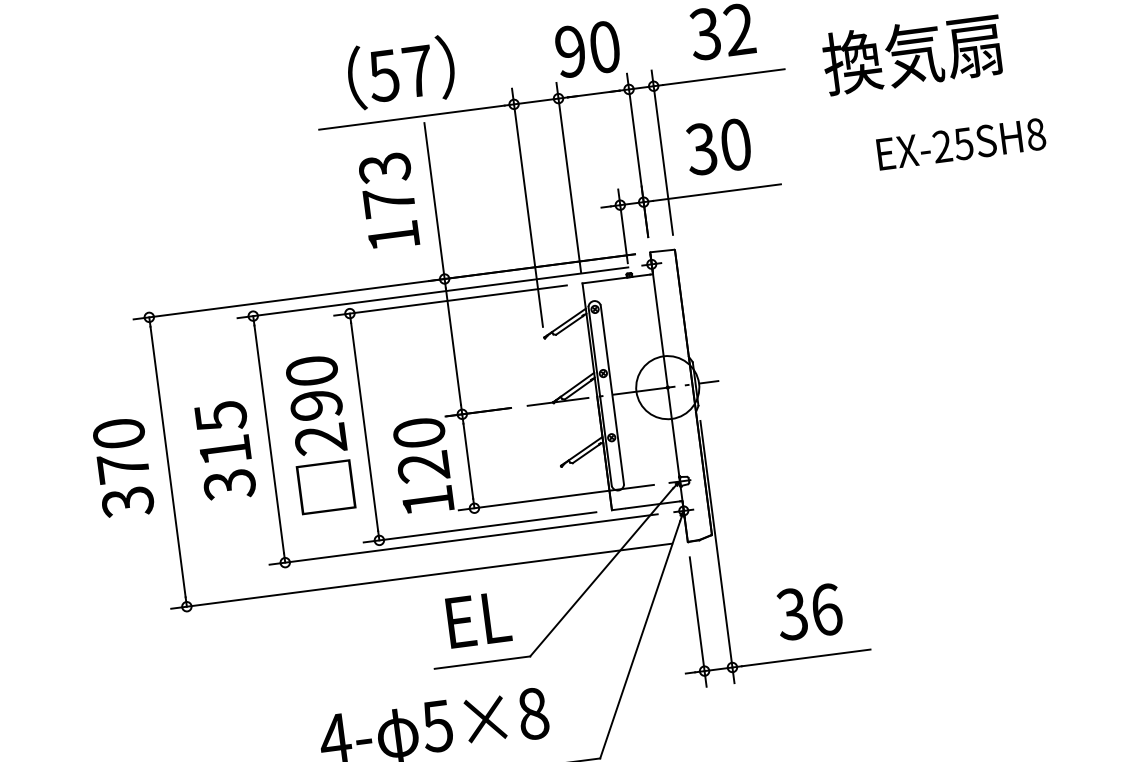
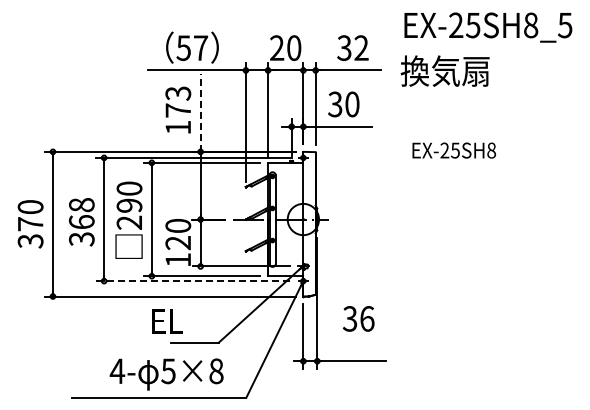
text: (571, 50) -> (277, 47), 90 -> 20
text: (961, 143) -> (454, 150), moved
line: (434, 200) -> (200, 112), solid -> dashed
text: (222, 433) -> (81, 213), 315 -> 368
line: (462, 540) -> (192, 281), solid -> dashed
text: (808, 611) -> (358, 318), moved
text: (478, 619) -> (167, 321), moved

